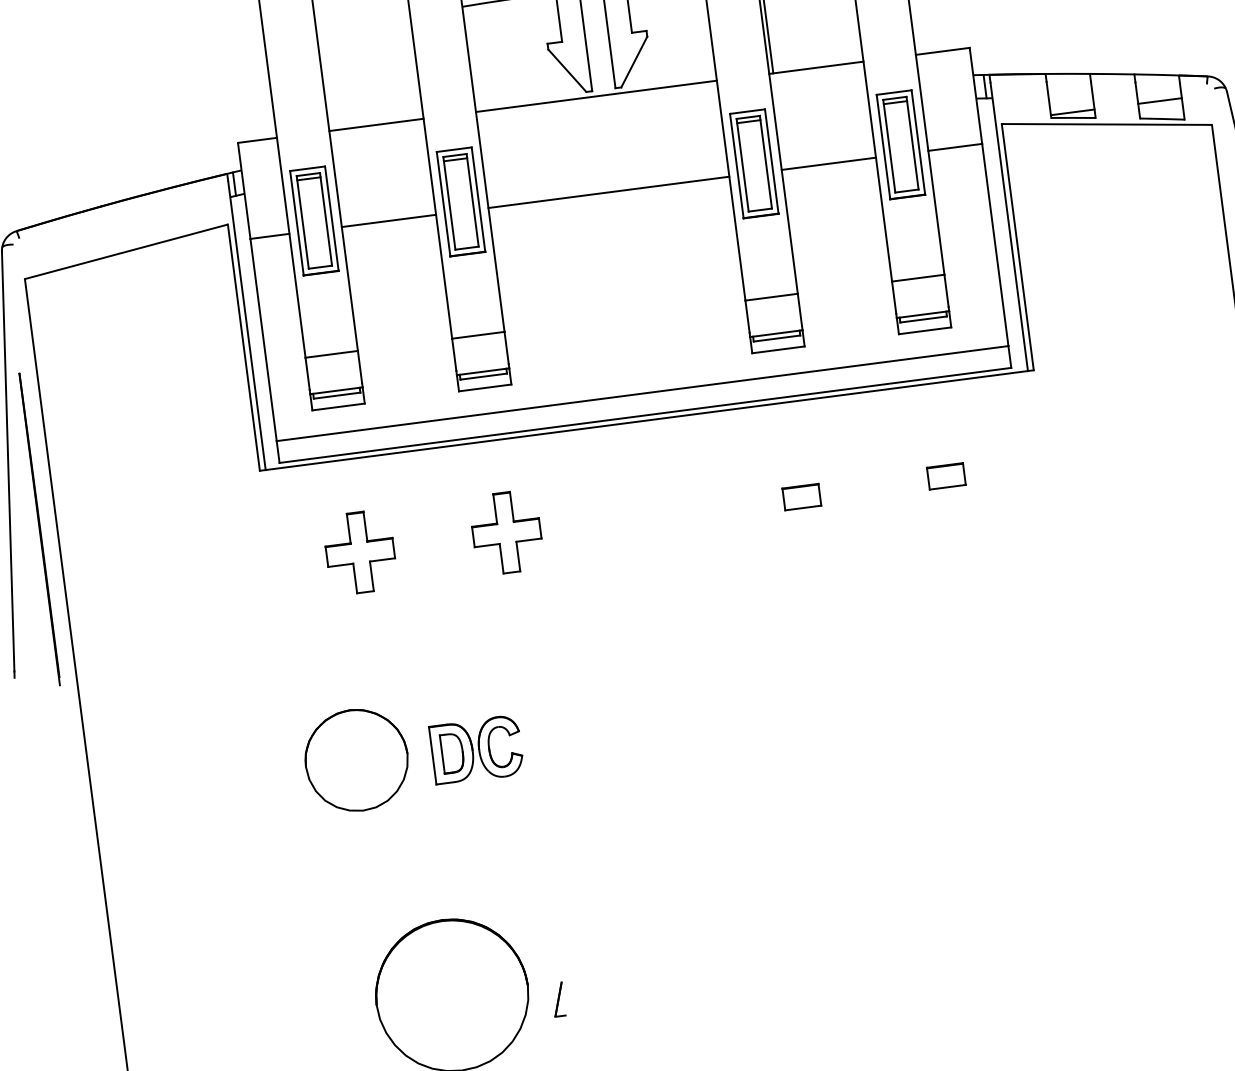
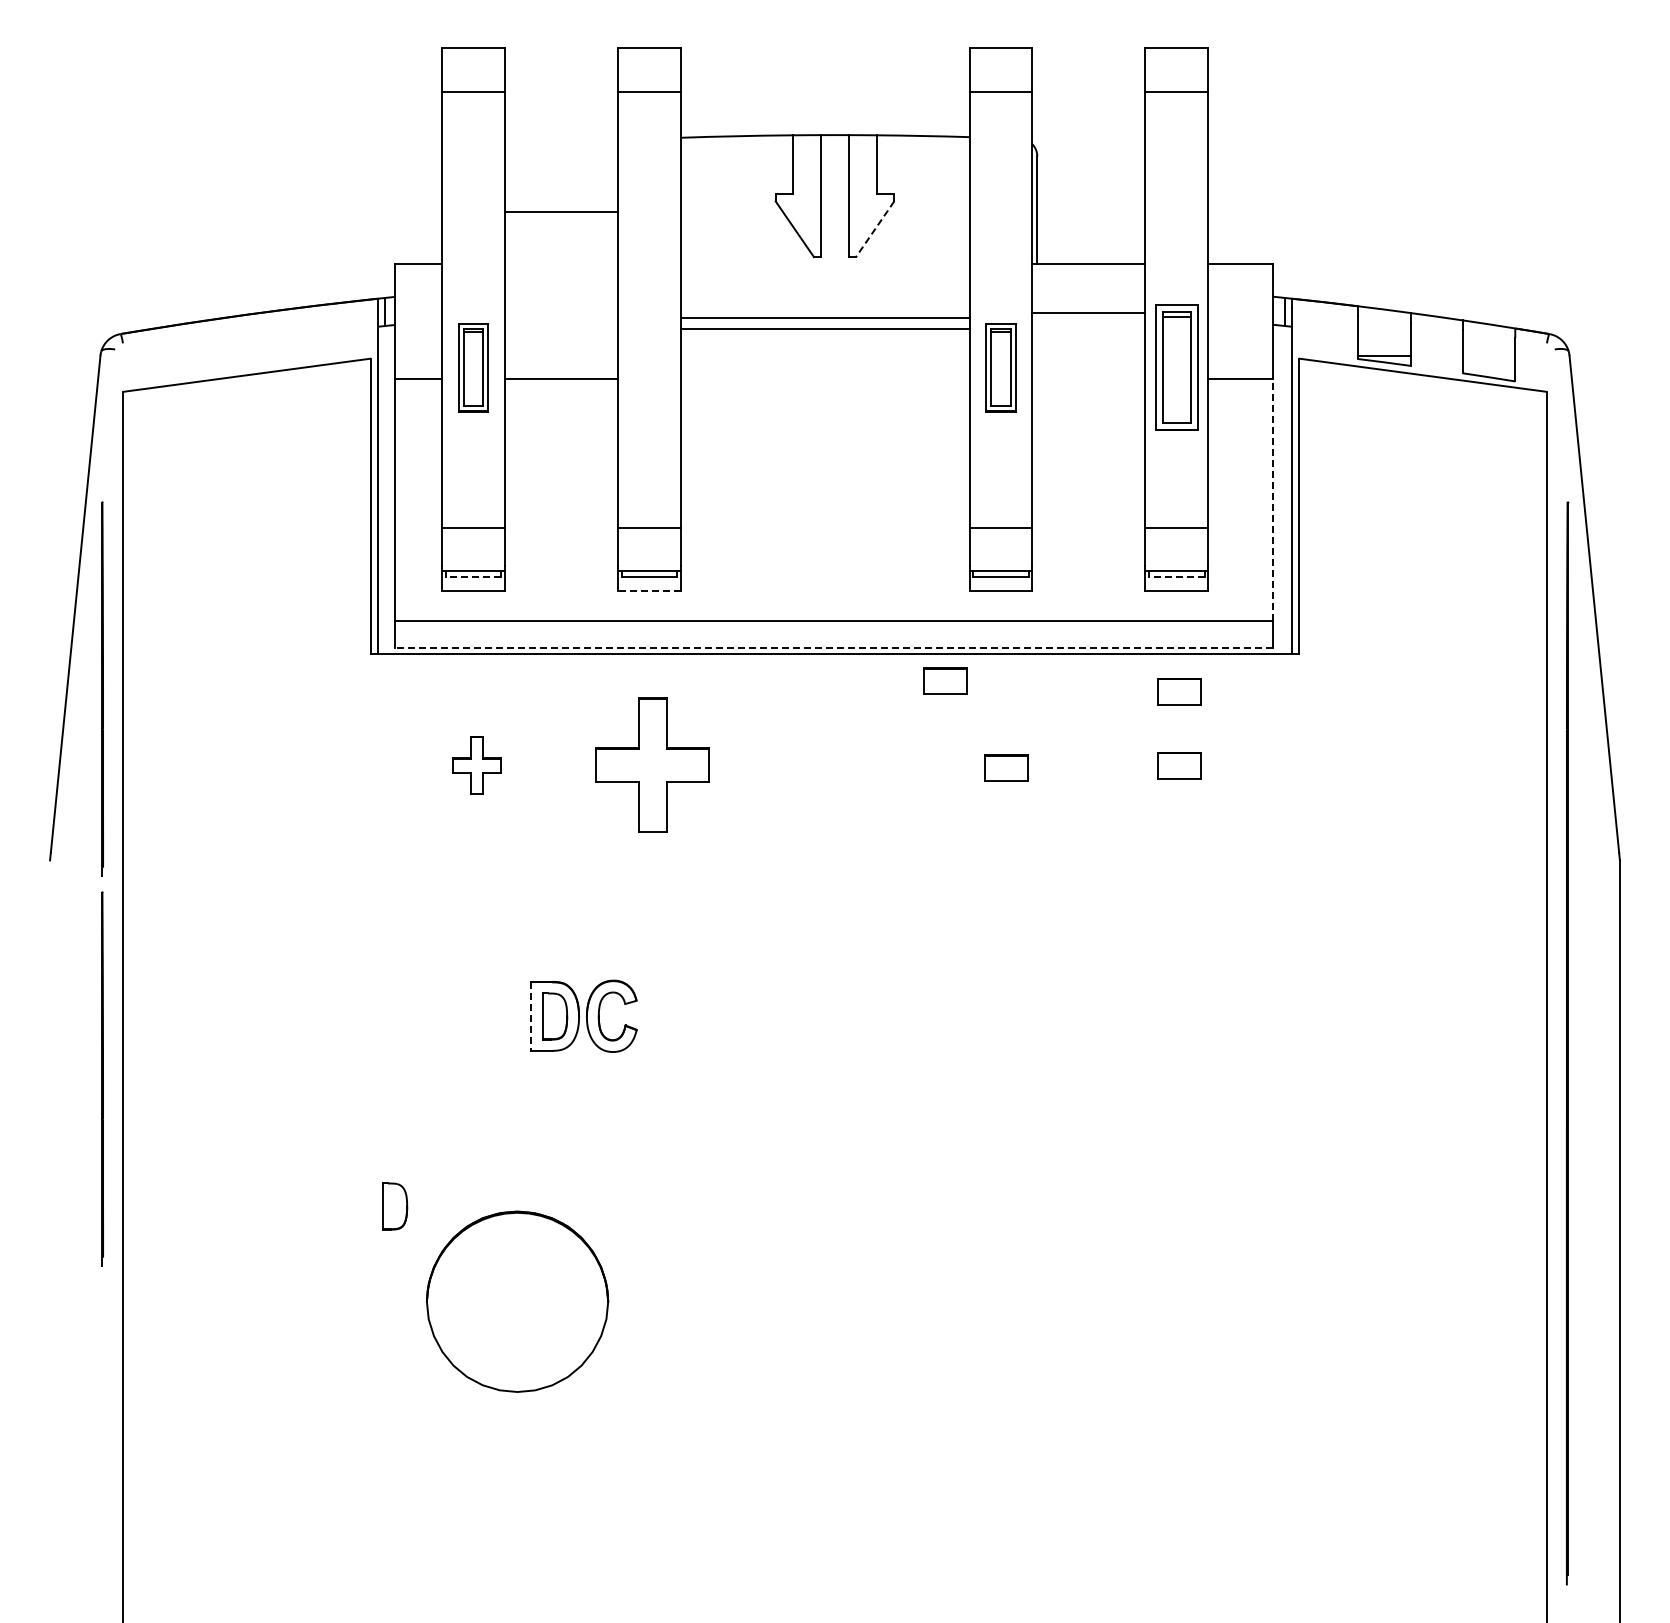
line: (634, 62) -> (875, 229), solid -> dashed
line: (595, 96) -> (824, 317), moved
line: (1159, 100) -> (1488, 355), removed
line: (376, 124) -> (561, 211), moved
part: (753, 163) -> (1000, 367), size x0.7
line: (828, 164) -> (1088, 313), moved
line: (608, 192) -> (824, 329), moved
part: (460, 201) -> (648, 367), removed
part: (314, 220) -> (473, 367), size x0.7
line: (994, 244) -> (1272, 499), solid -> dashed
line: (923, 319) -> (1176, 577), solid -> dashed
line: (484, 387) -> (648, 590), solid -> dashed
line: (337, 395) -> (473, 577), solid -> dashed
part: (938, 414) -> (1179, 691), added
line: (645, 415) -> (834, 647), solid -> dashed
part: (741, 430) -> (945, 680), added
part: (506, 532) -> (652, 764), size x1.4
part: (359, 552) -> (476, 765), size x0.6
line: (432, 755) -> (531, 1016), solid -> dashed
part: (356, 759) -> (440, 1009), removed
line: (81, 854) -> (102, 1078), added
part: (340, 929) -> (395, 1206), added
part: (558, 999) -> (642, 1322), removed

